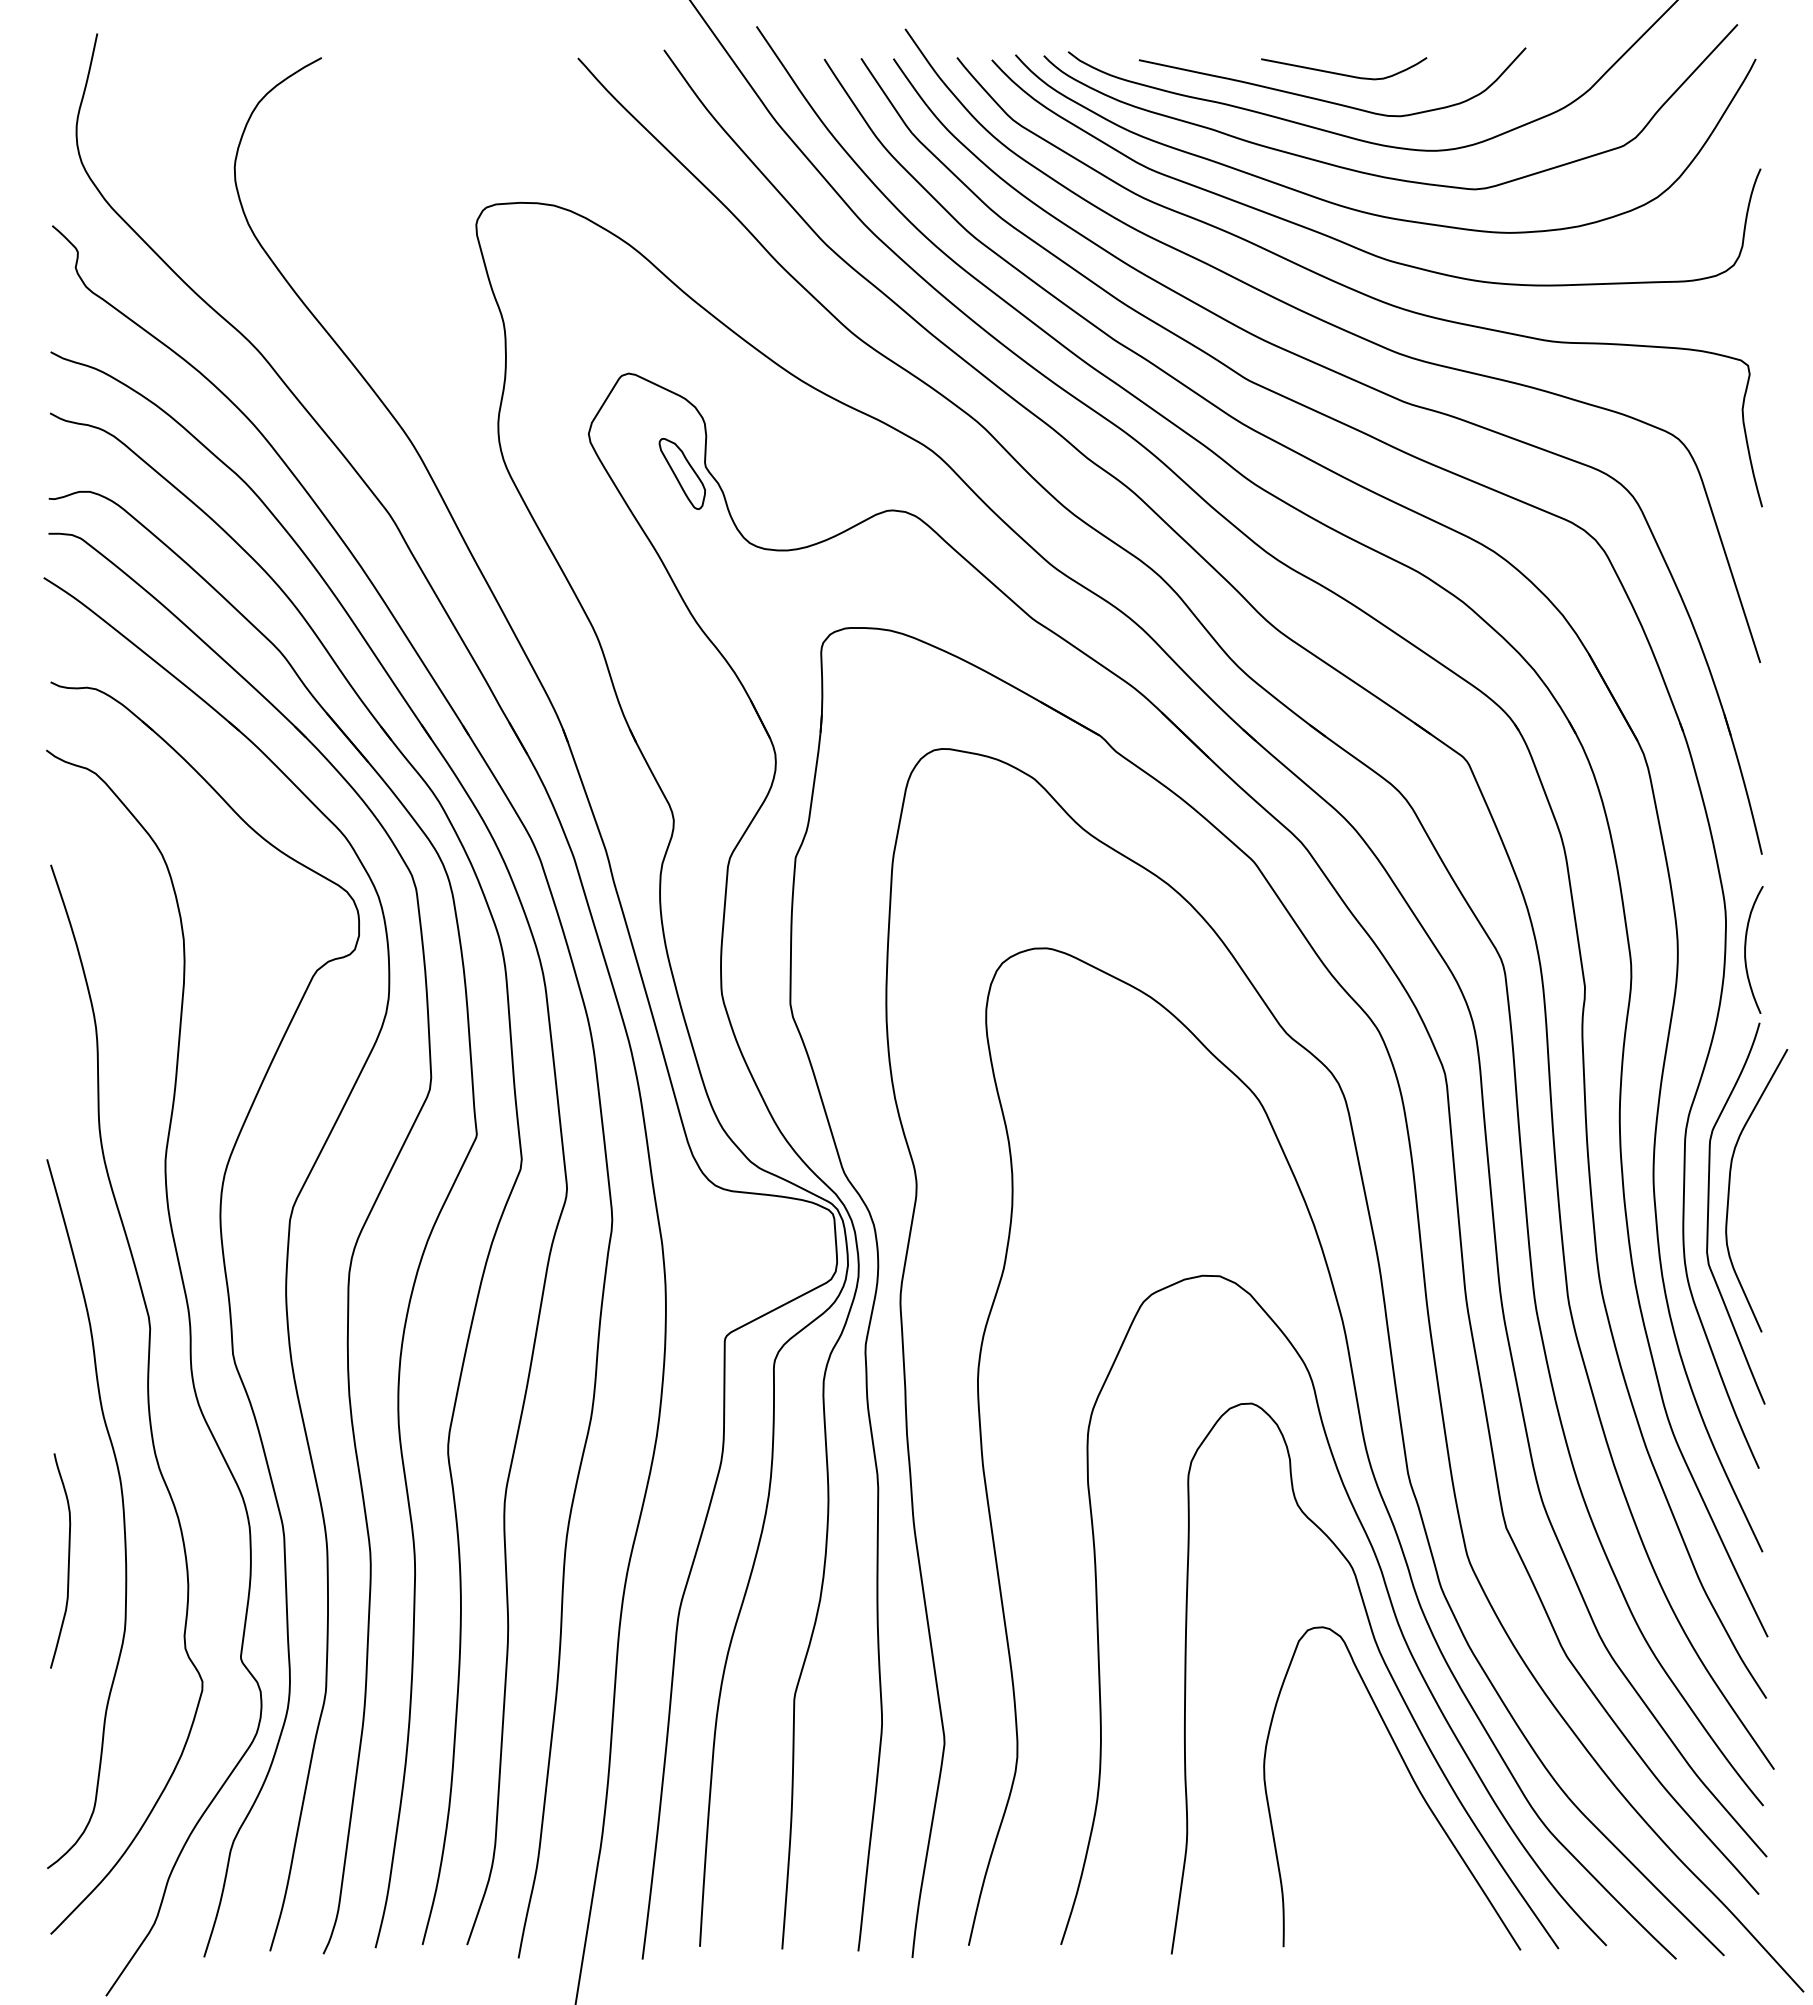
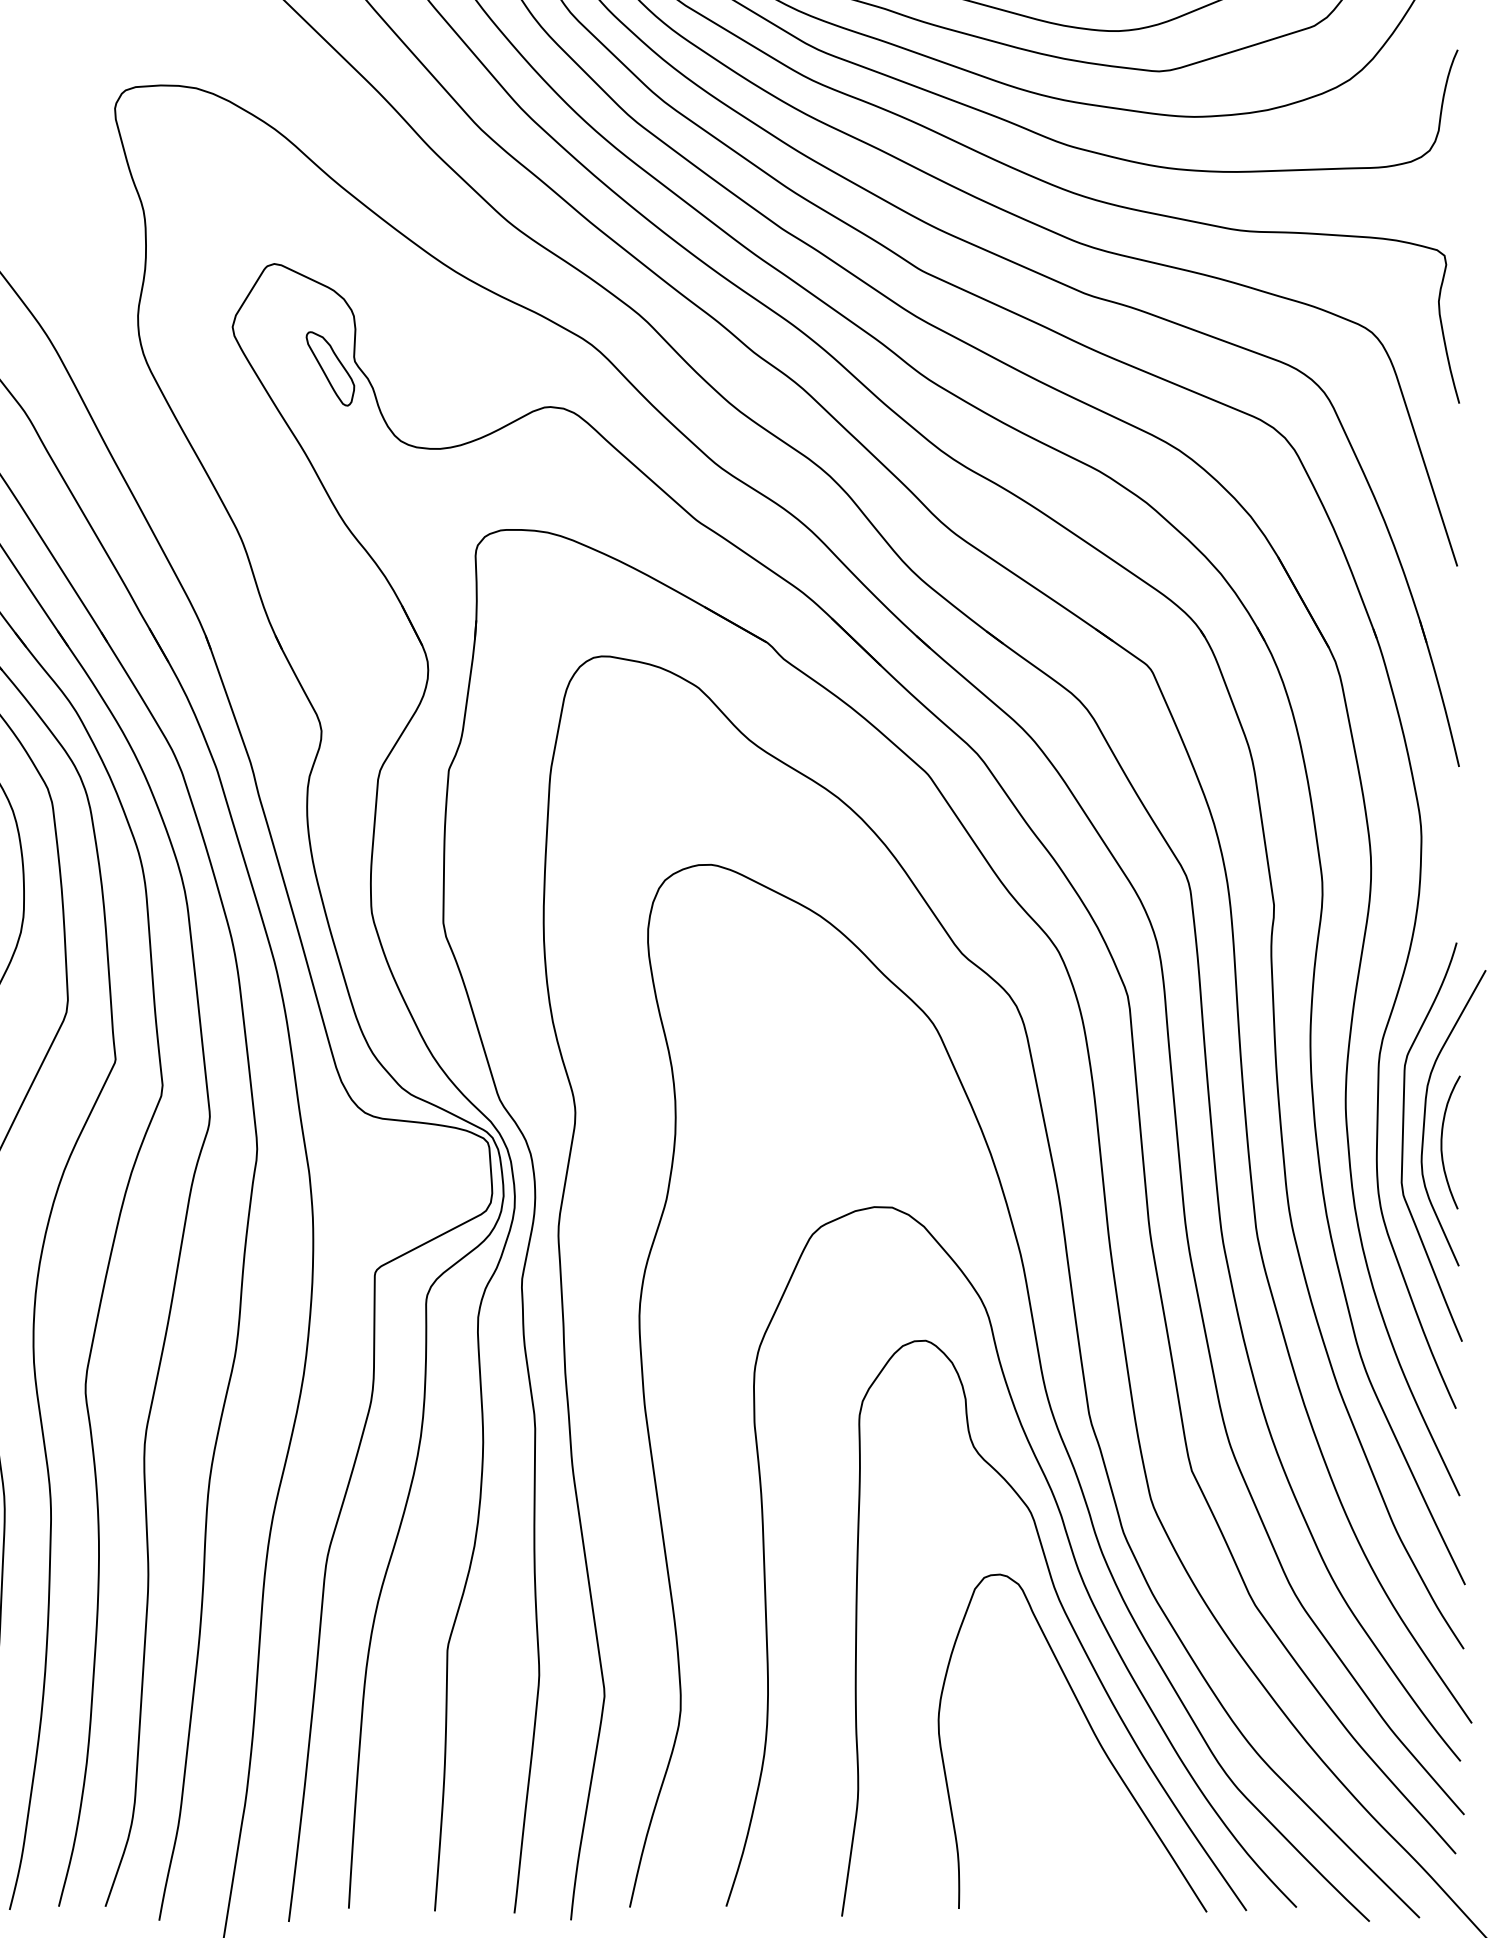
curve: (1746, 946) -> (1442, 1138), moved

